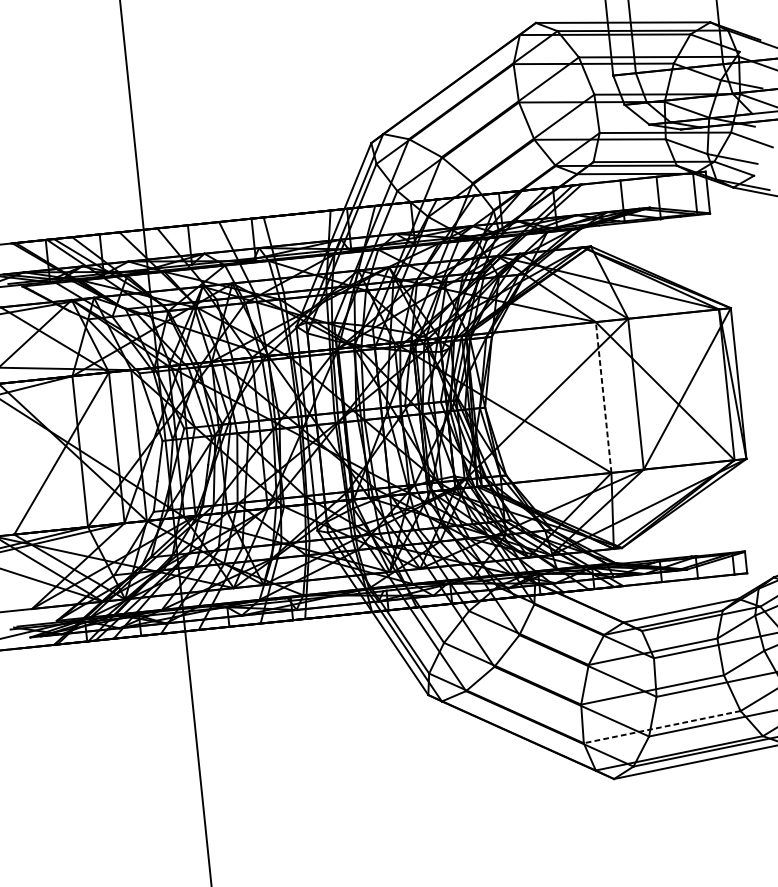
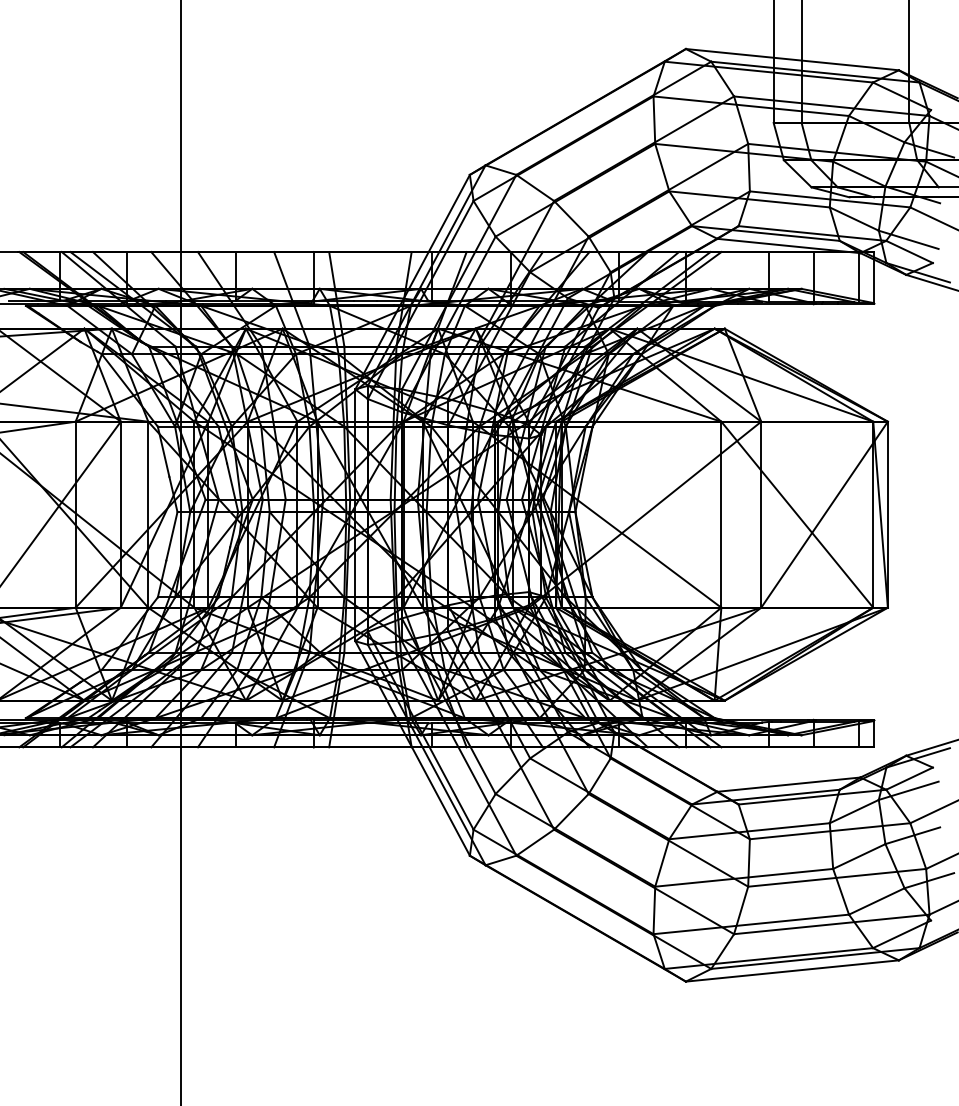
line: (603, 397) -> (721, 514), dashed -> solid
line: (661, 727) -> (750, 924), dashed -> solid

